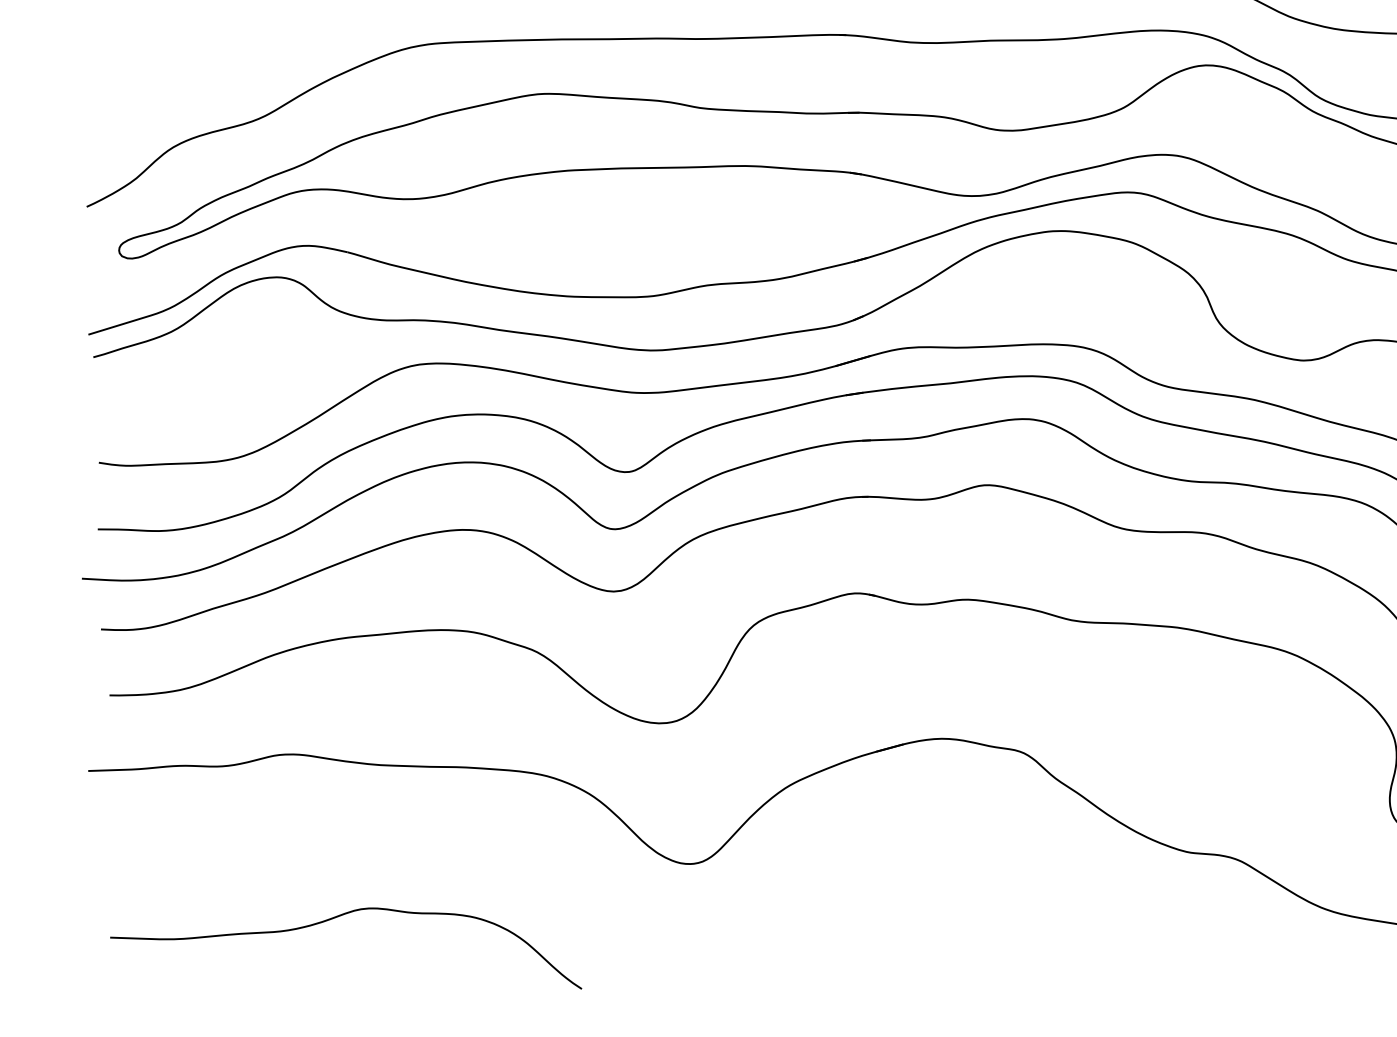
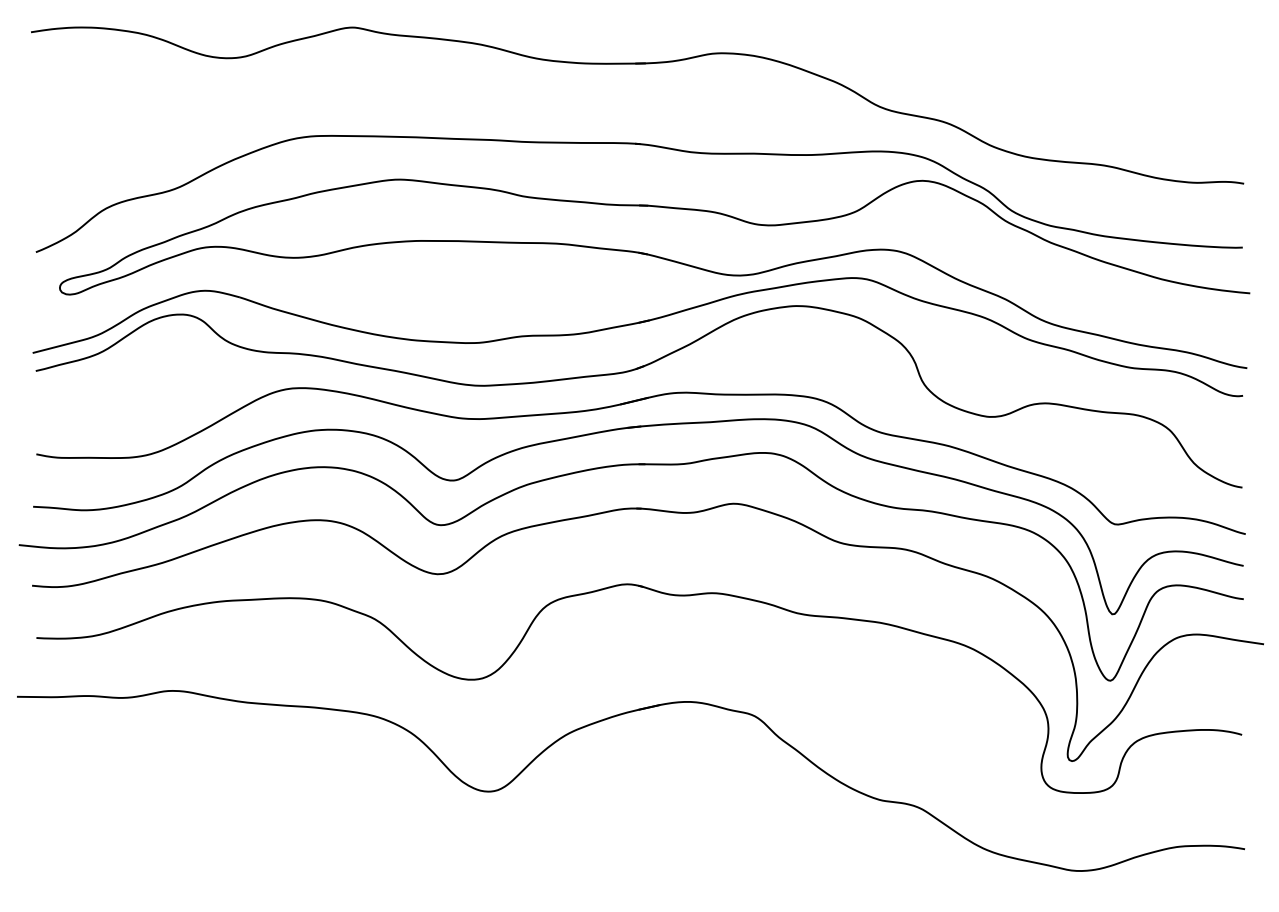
curve: (334, 919) -> (205, 822), removed

